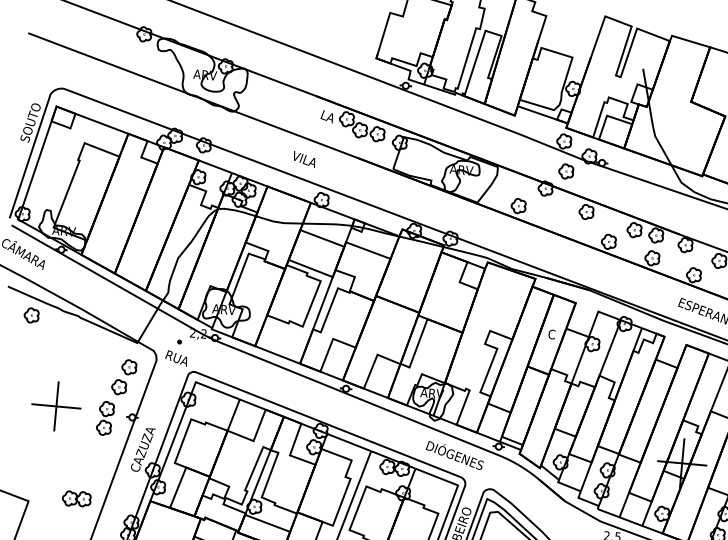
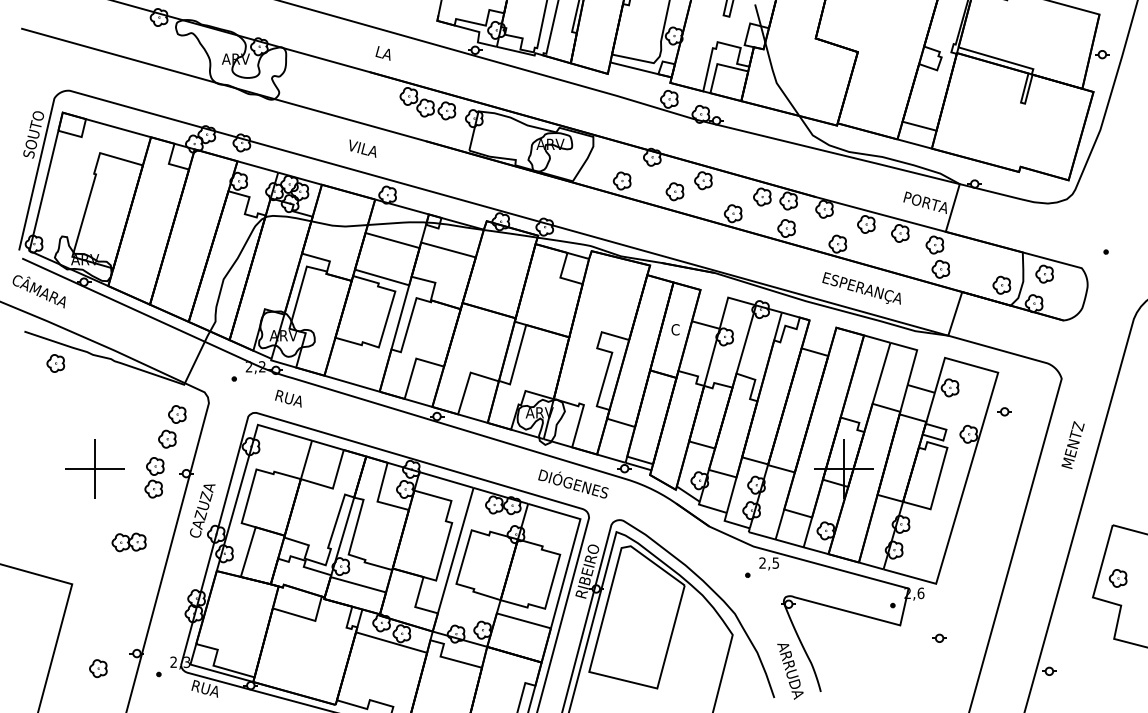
text: (326, 116) -> (382, 53), moved
part: (565, 171) -> (674, 191), moved
text: (176, 358) -> (288, 398), moved
part: (76, 498) -> (128, 542), moved

